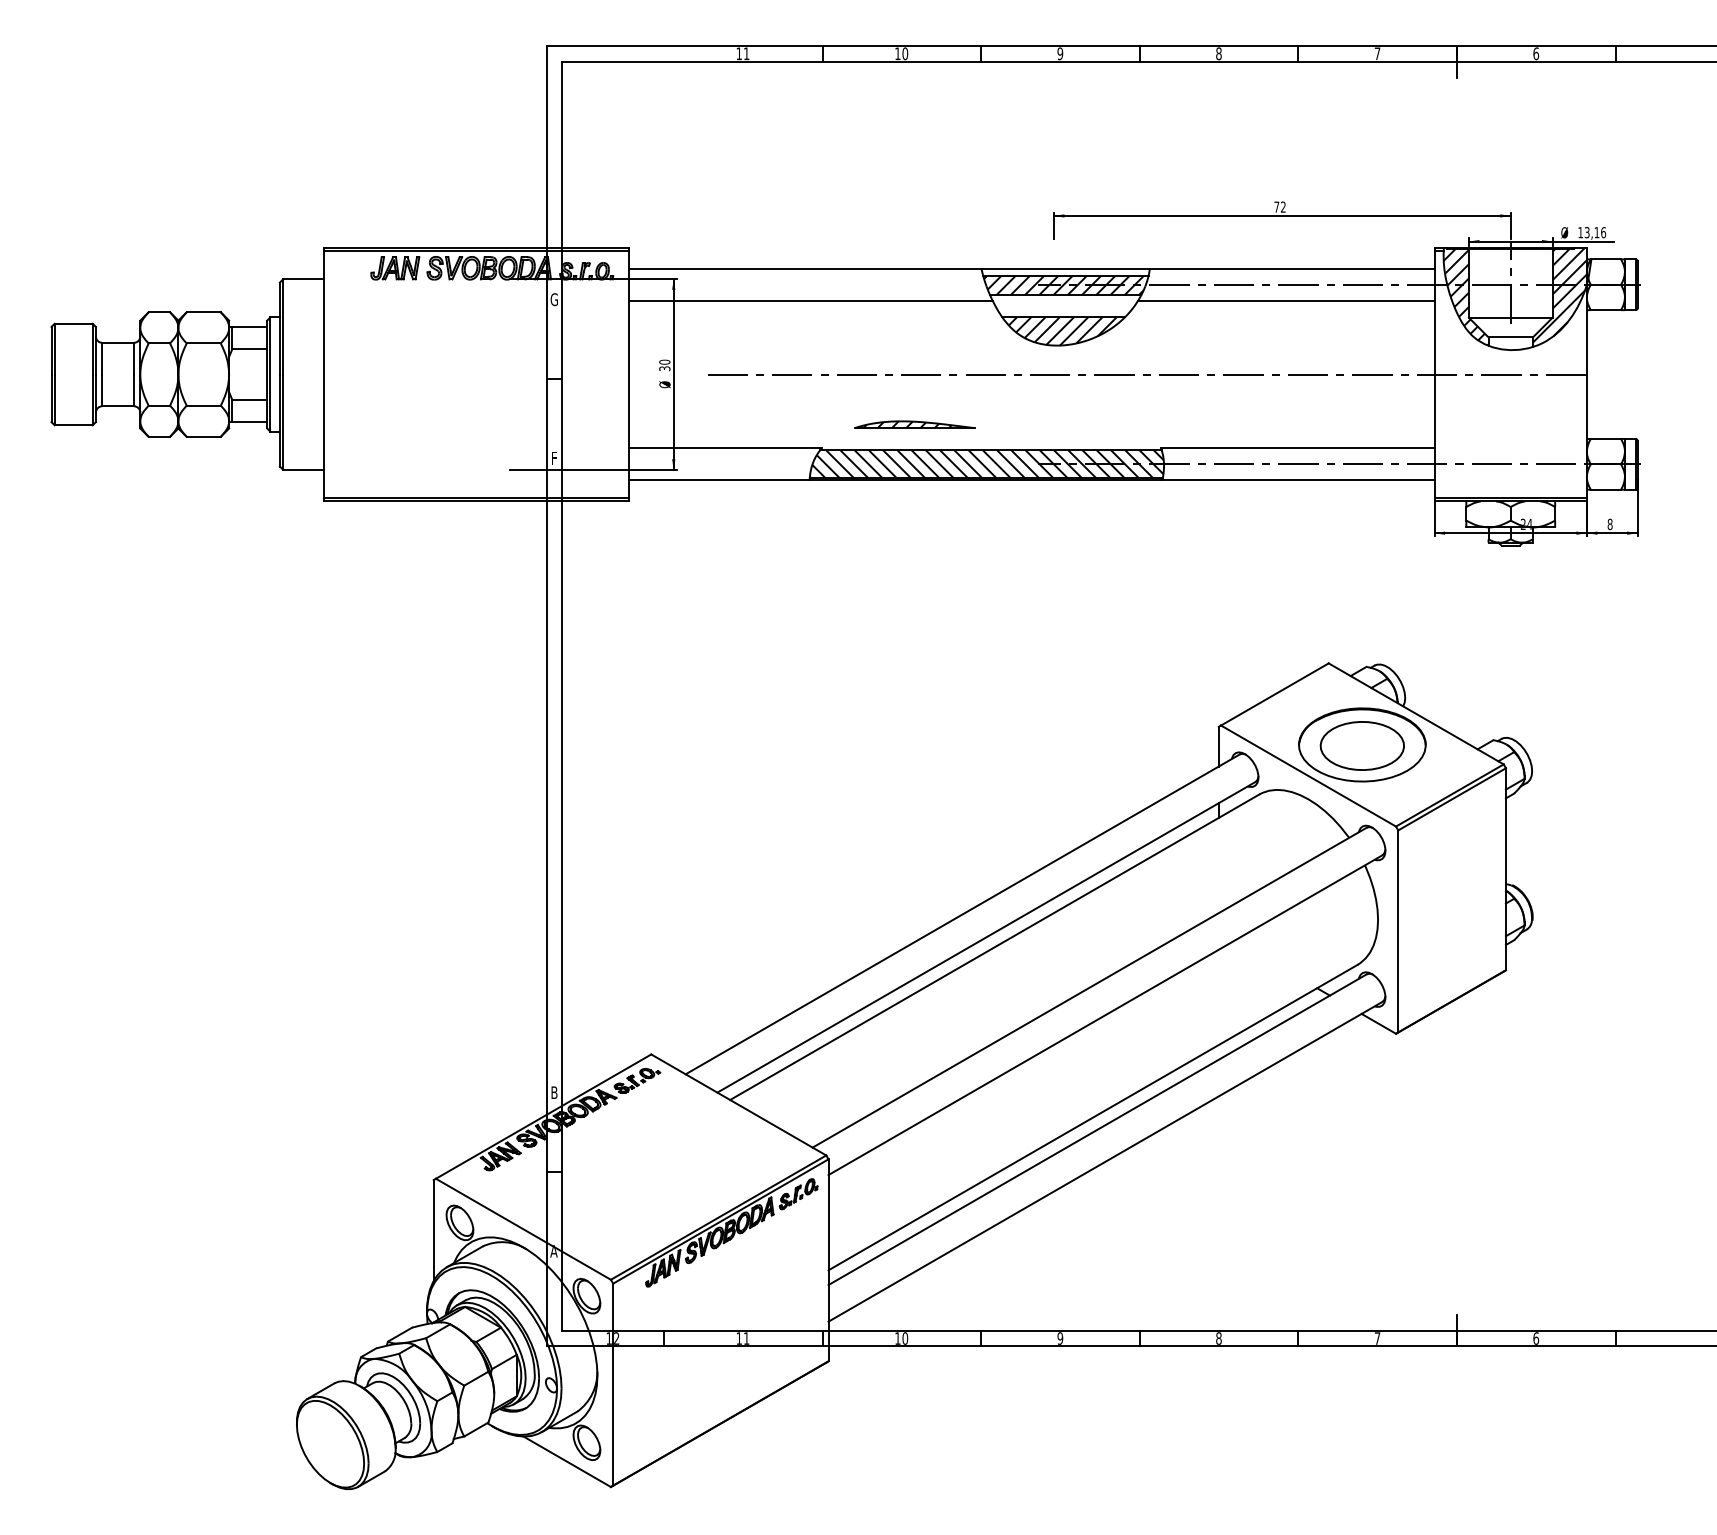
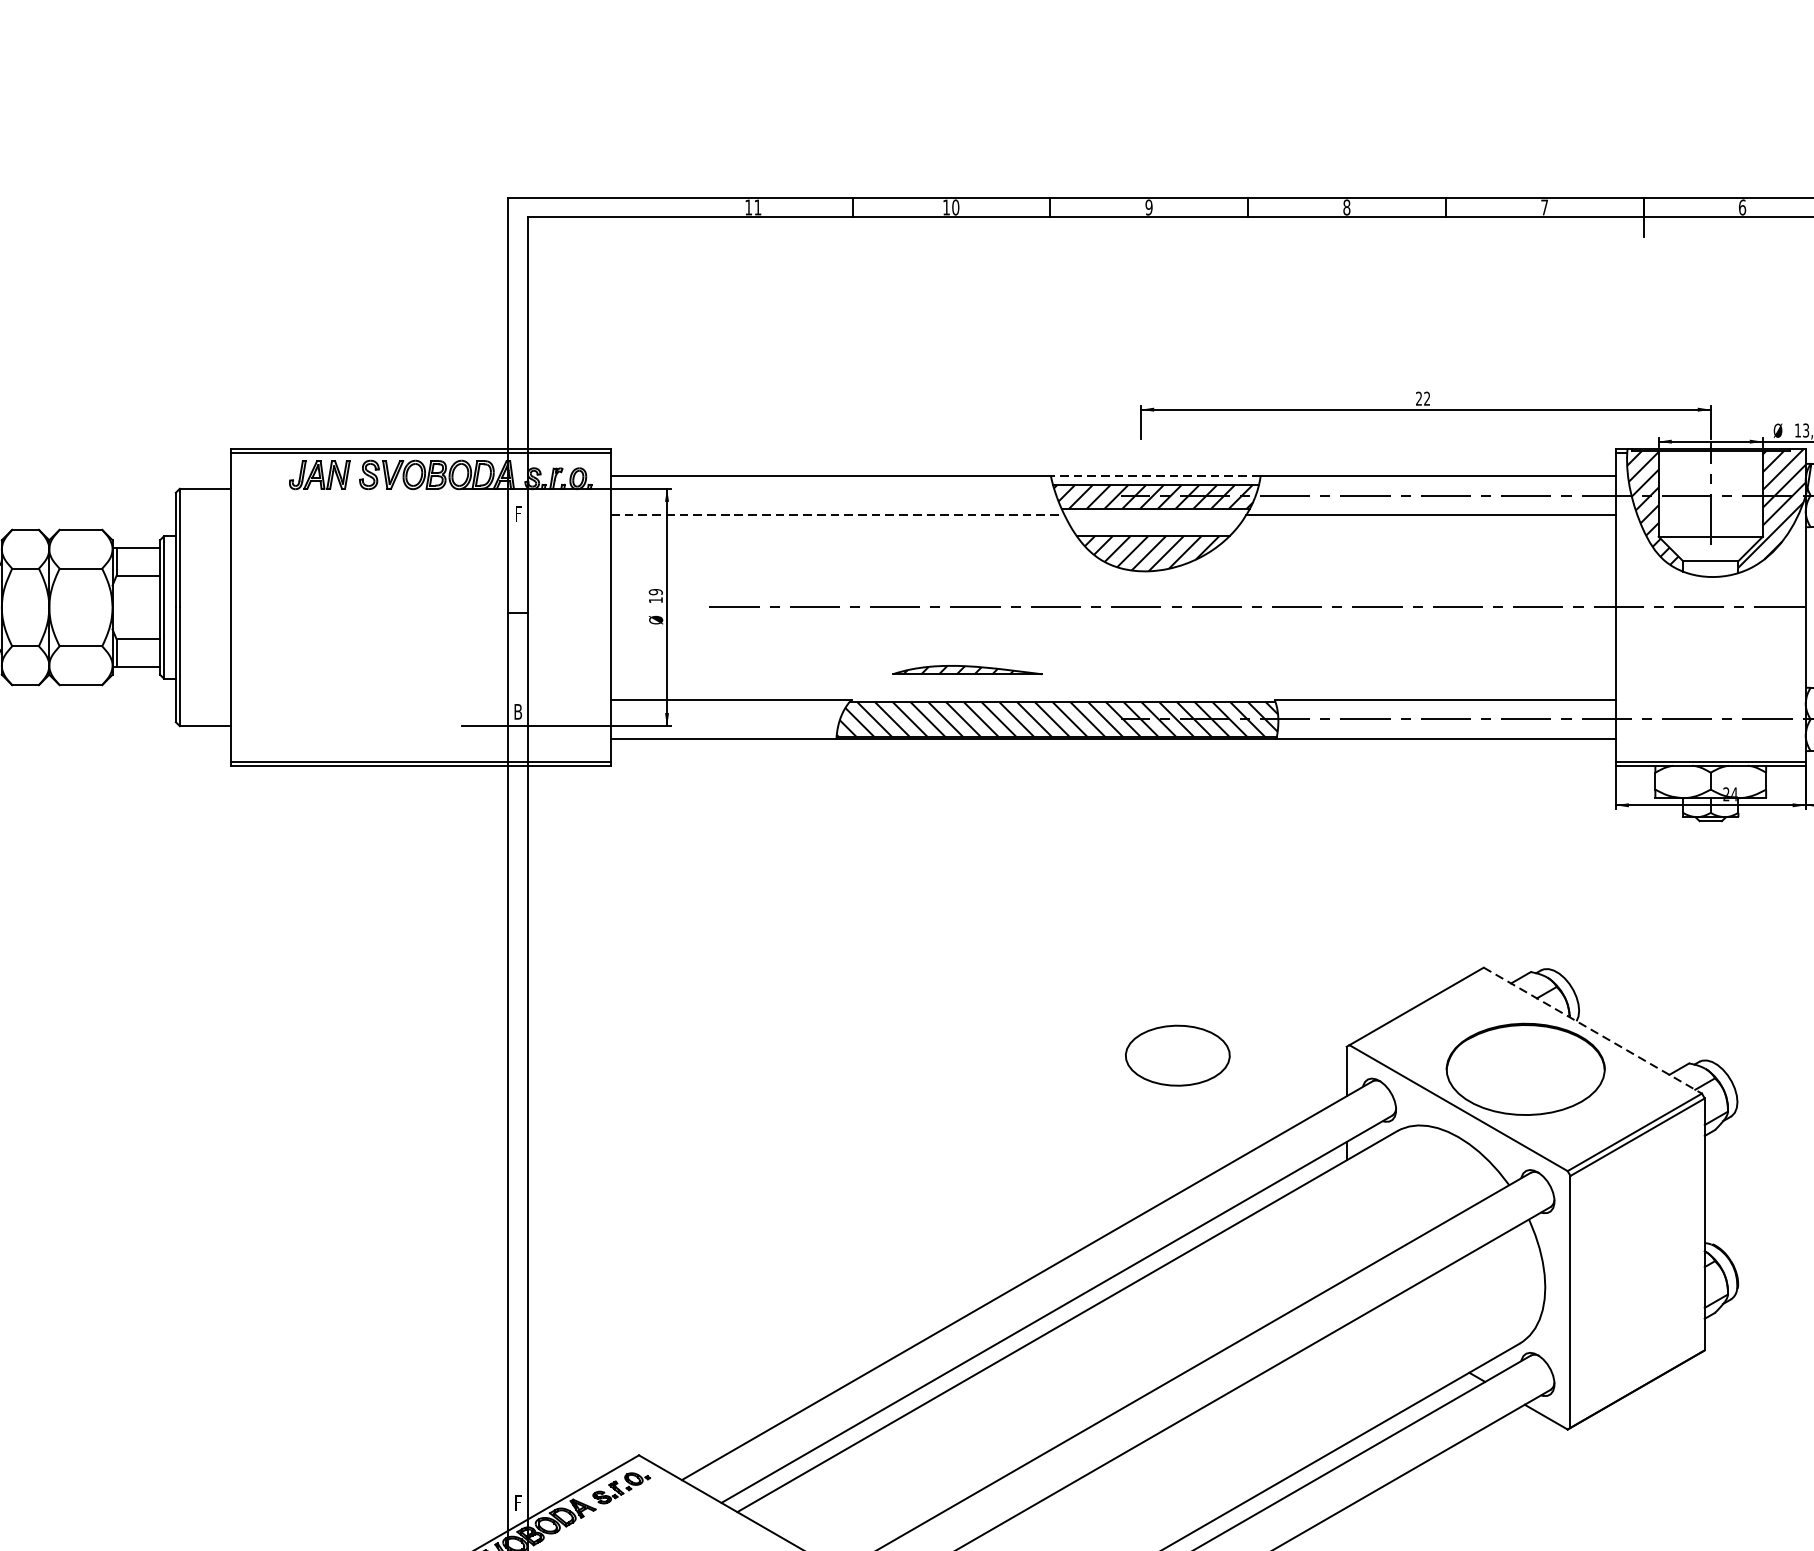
text: (1276, 206) -> (1418, 397), 72 -> 22
line: (1065, 268) -> (1155, 475), solid -> dashed
text: (553, 299) -> (517, 513), G -> F
line: (810, 300) -> (837, 515), solid -> dashed
text: (664, 365) -> (655, 596), 30 -> 19
text: (554, 458) -> (518, 712), F -> B
line: (1416, 714) -> (1593, 1031), solid -> dashed
part: (1361, 745) -> (1176, 1055), moved
text: (554, 1092) -> (518, 1502), B -> F

